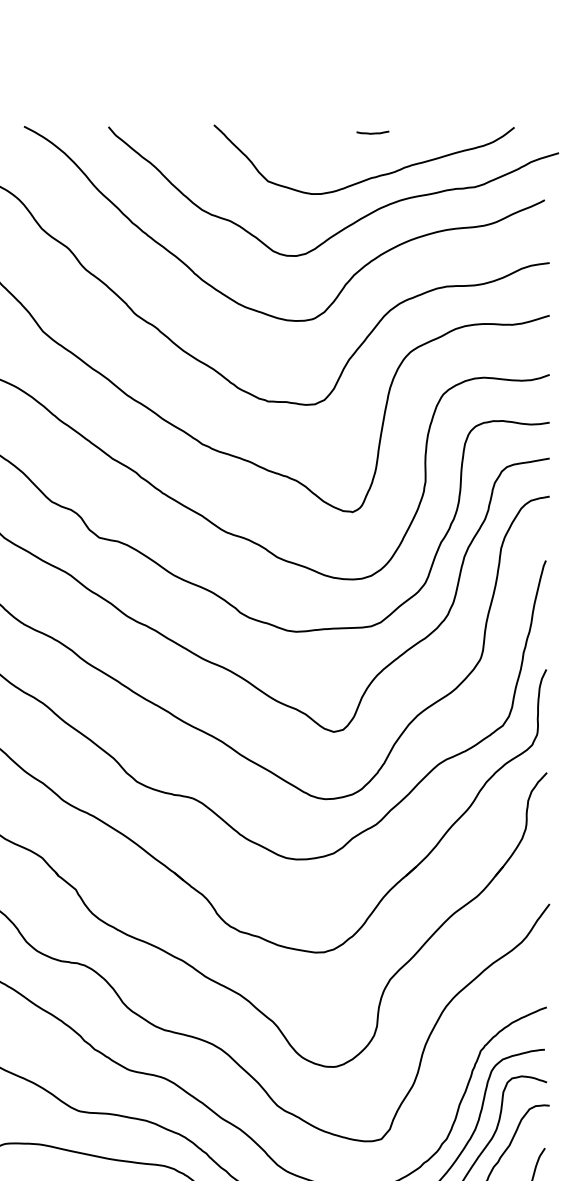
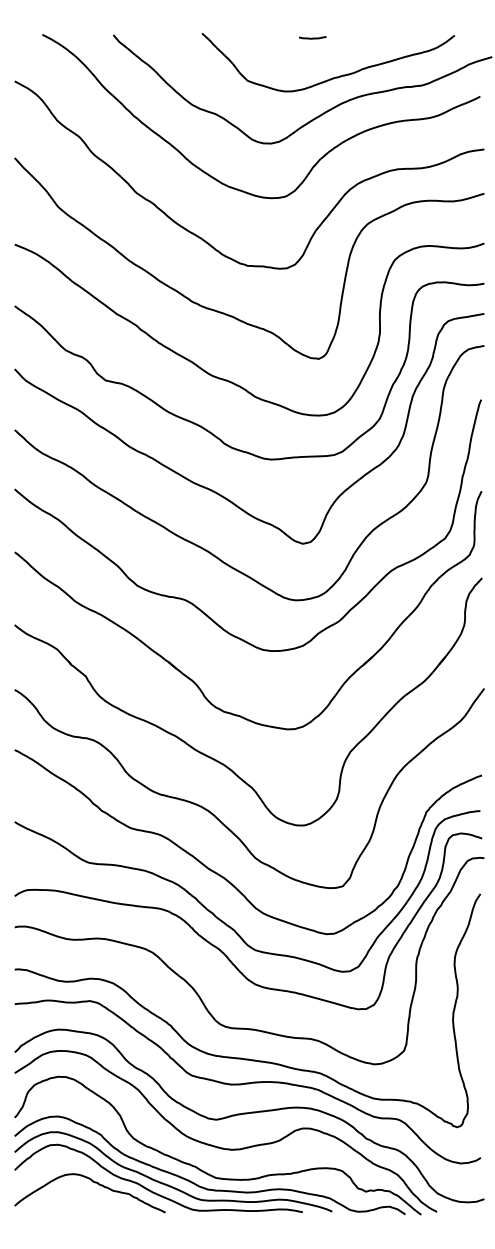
line: (372, 132) -> (312, 37), moved

